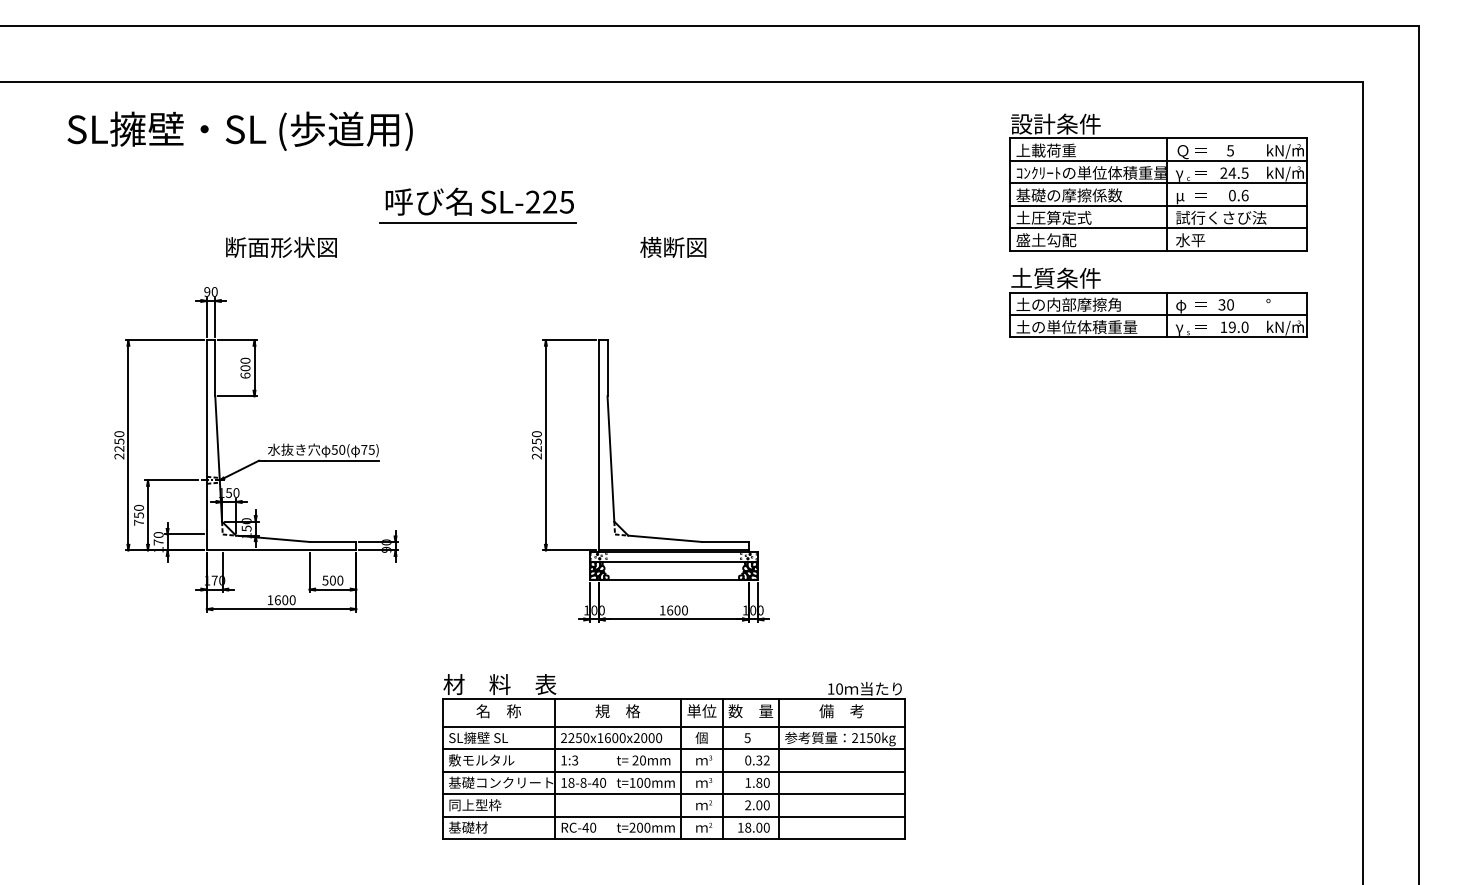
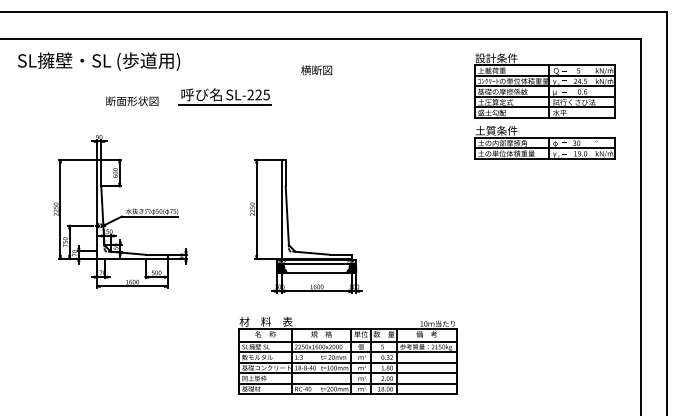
text: (241, 130) -> (99, 61), moved
text: (281, 247) -> (132, 101), moved
text: (673, 247) -> (316, 70), moved
part: (673, 756) -> (347, 355), moved

